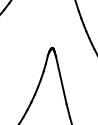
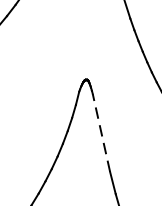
line: (61, 80) -> (101, 132), solid -> dashed

